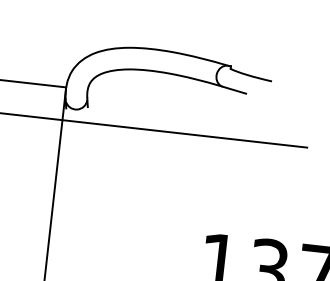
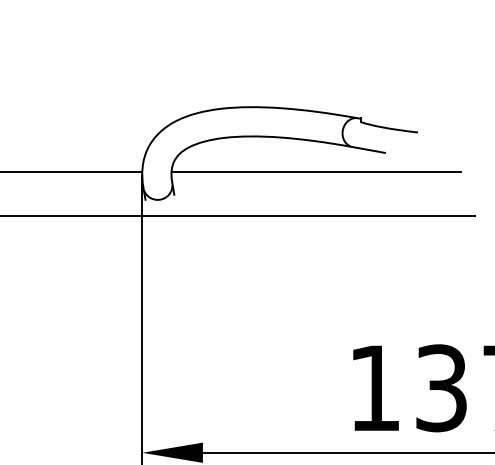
line: (193, 101) -> (315, 171), added

